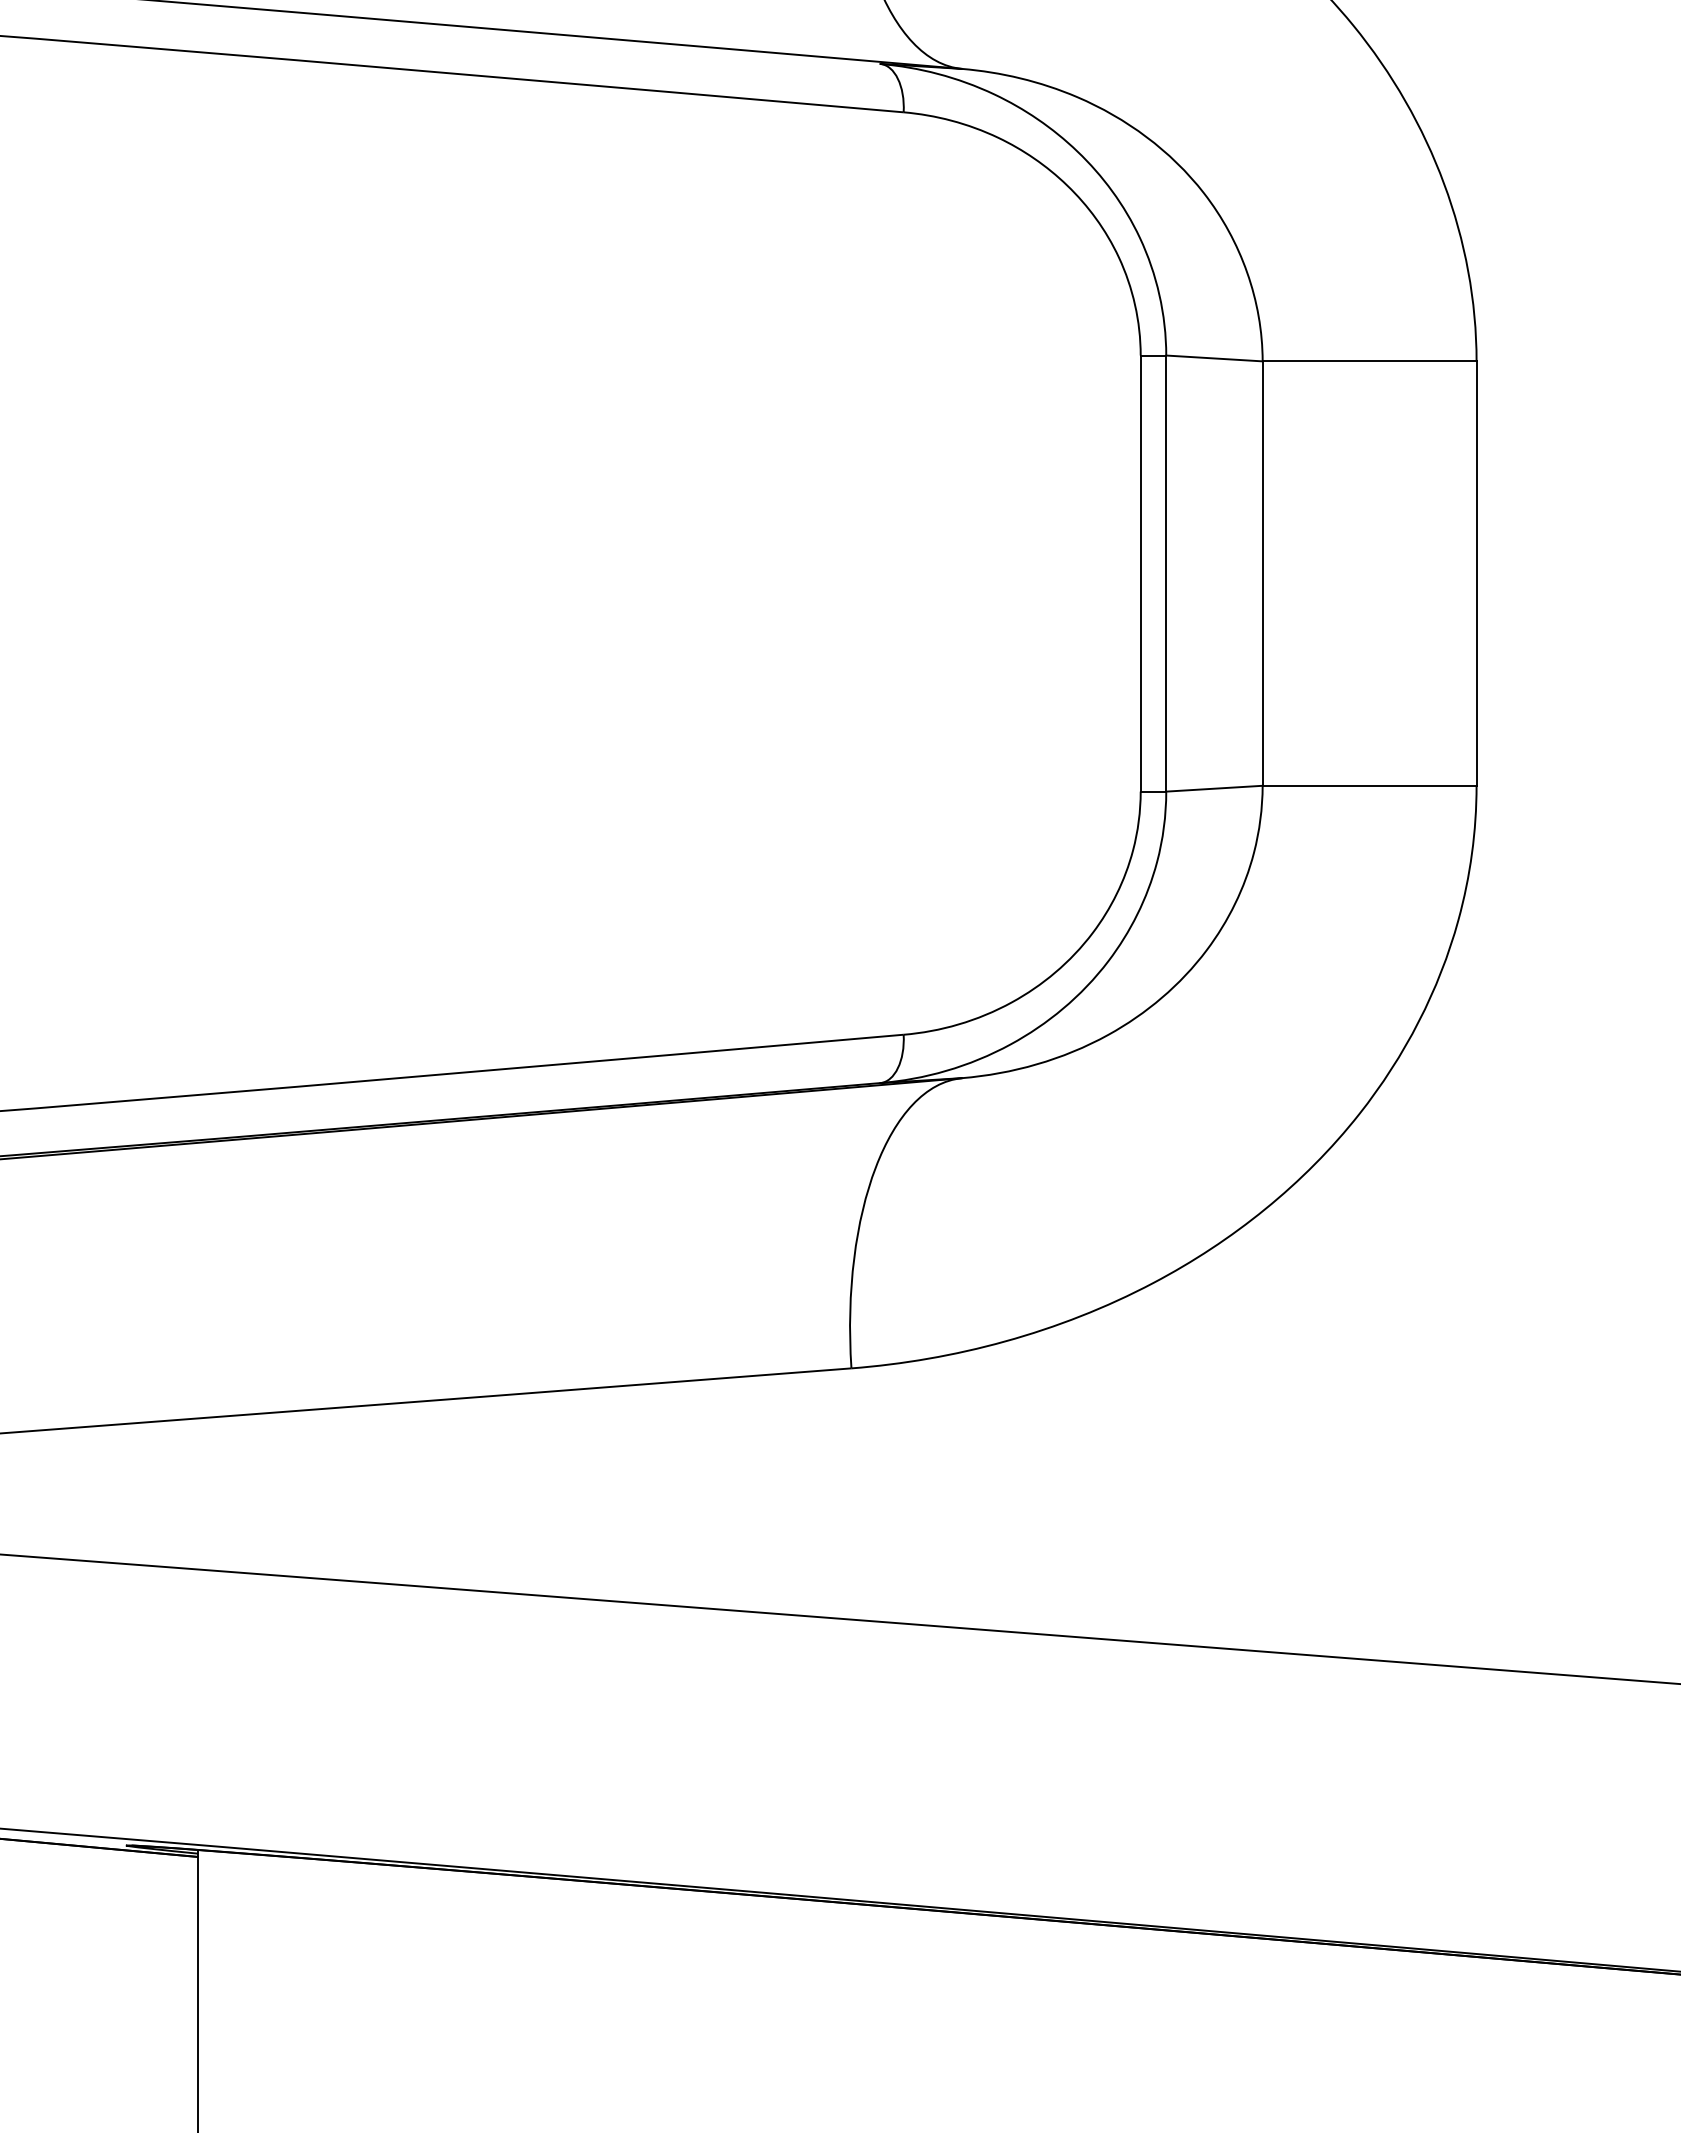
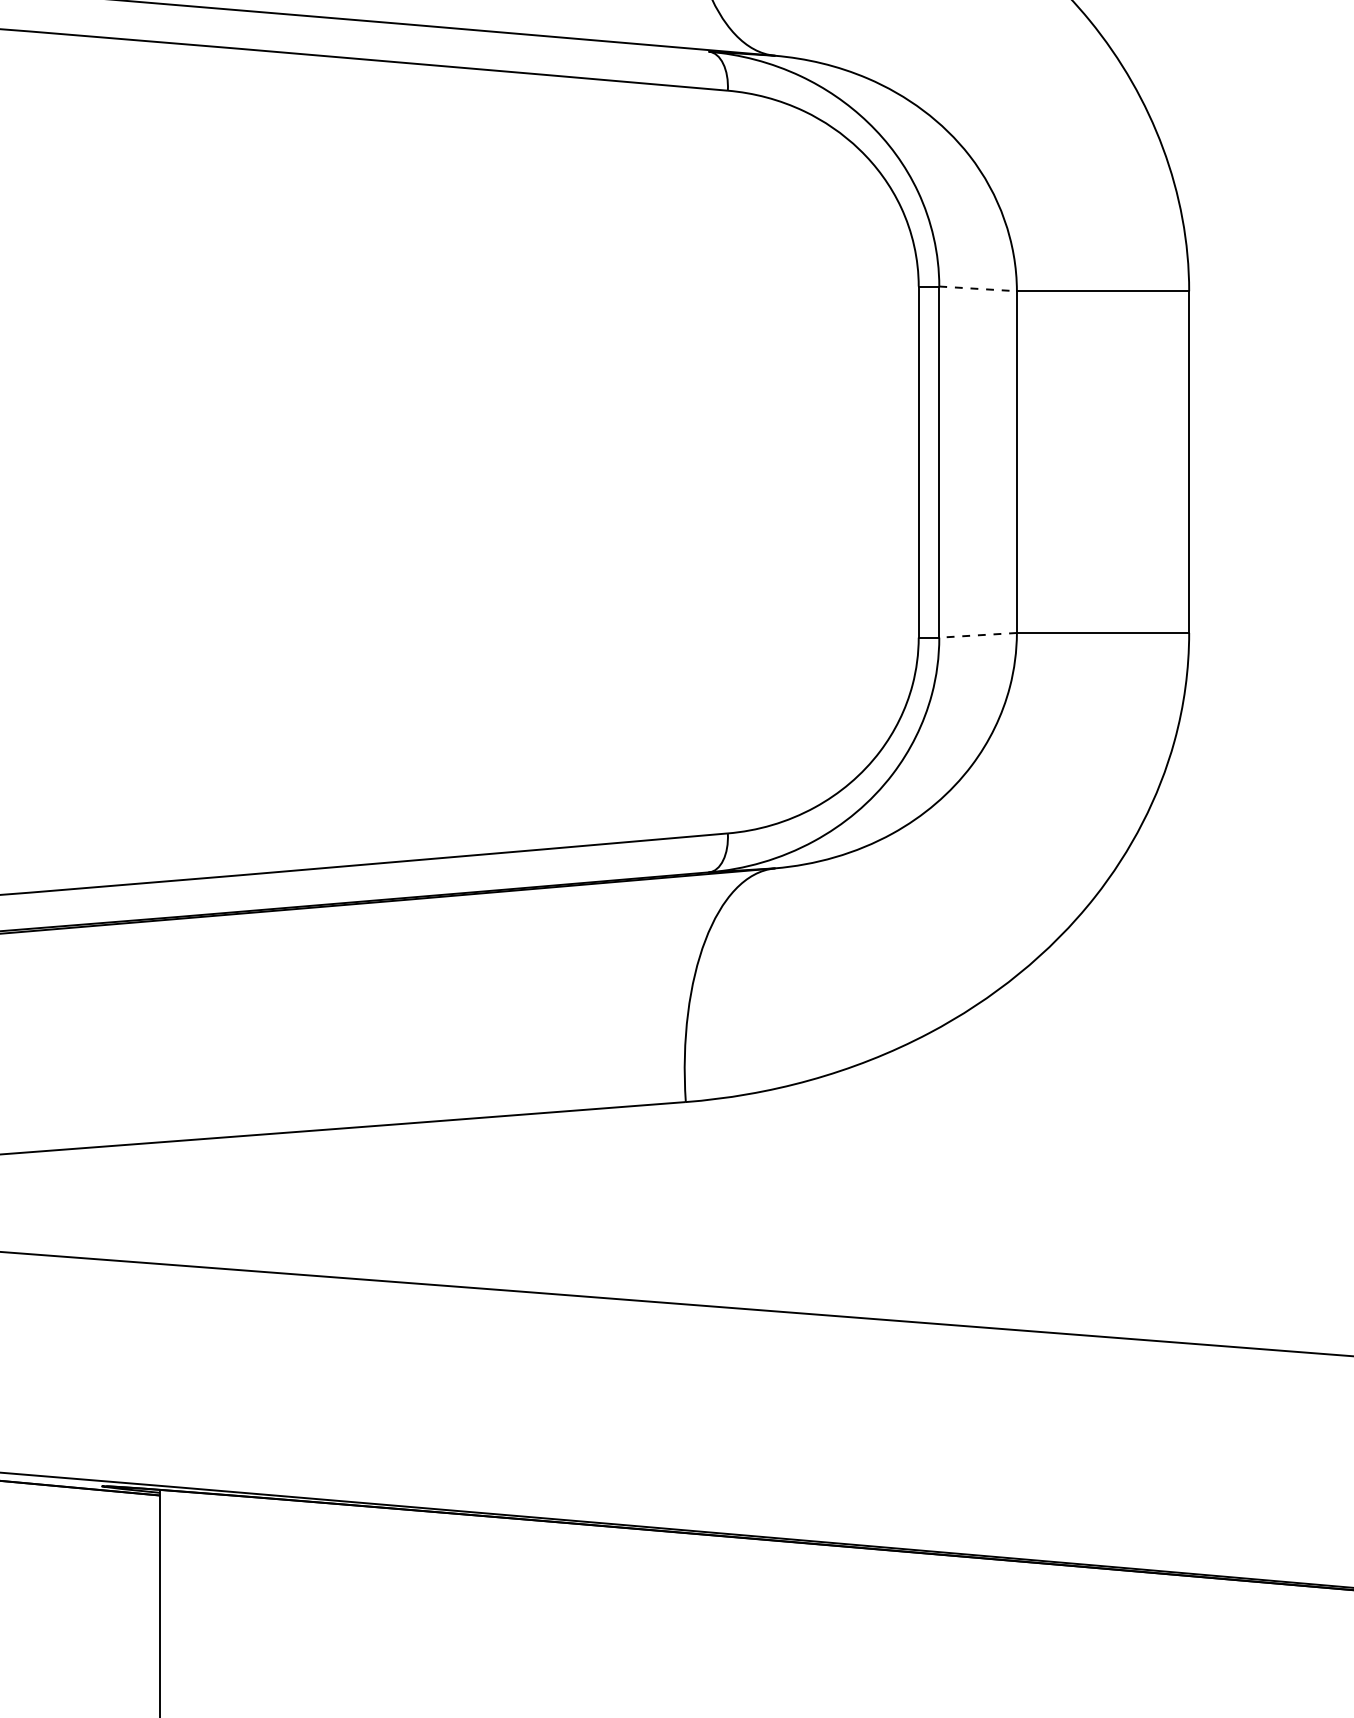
line: (1214, 358) -> (978, 288), solid -> dashed
line: (1213, 788) -> (977, 635), solid -> dashed

